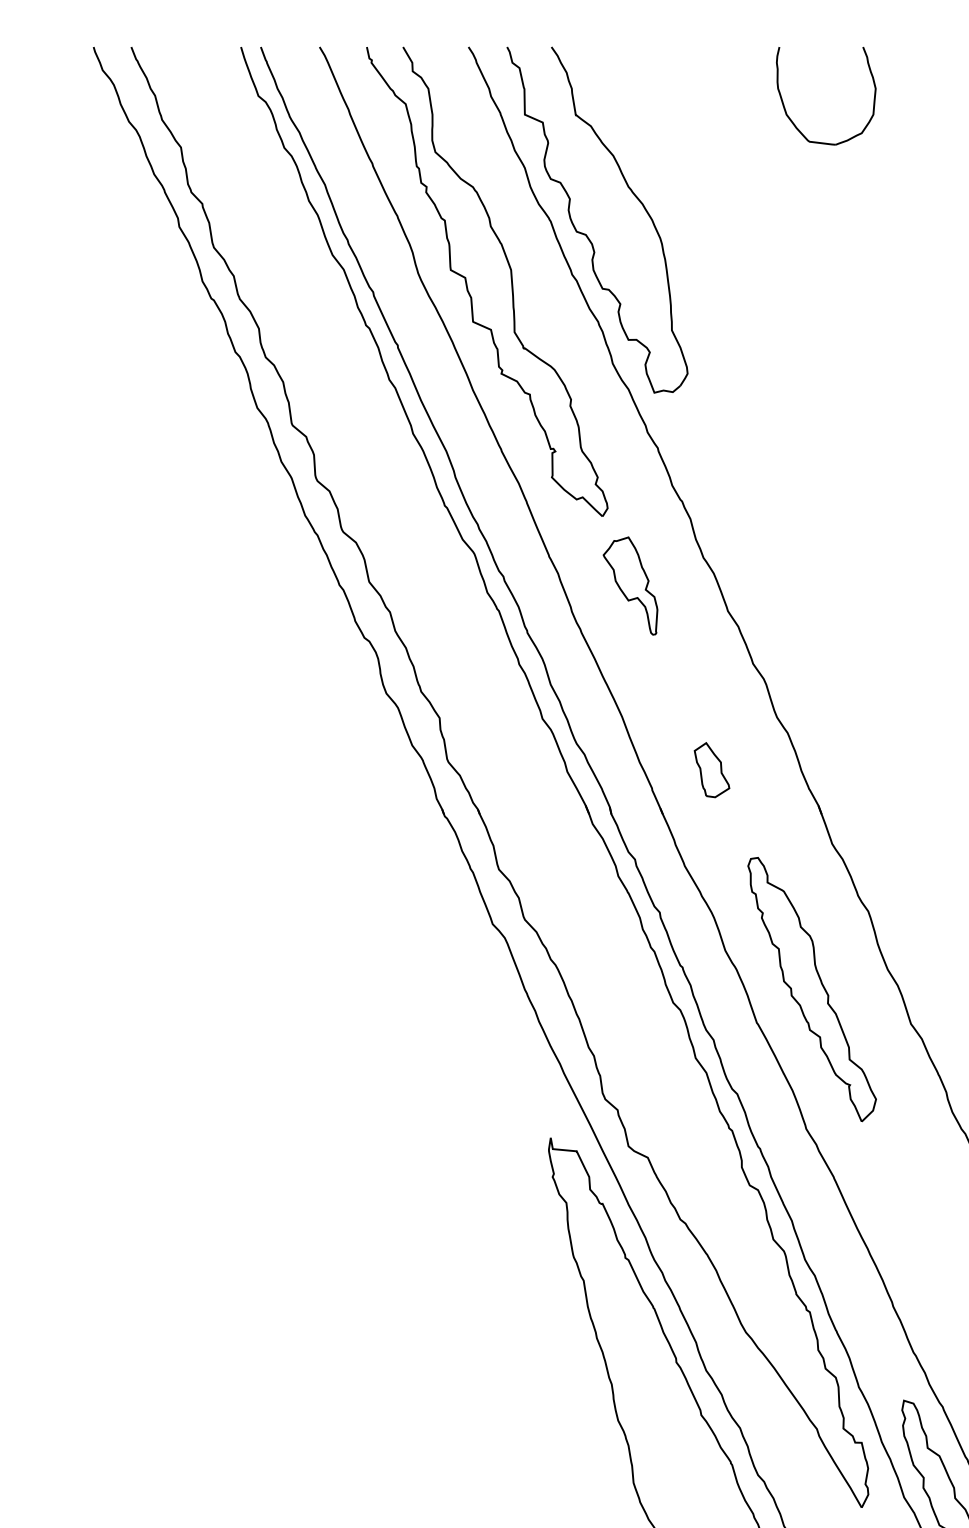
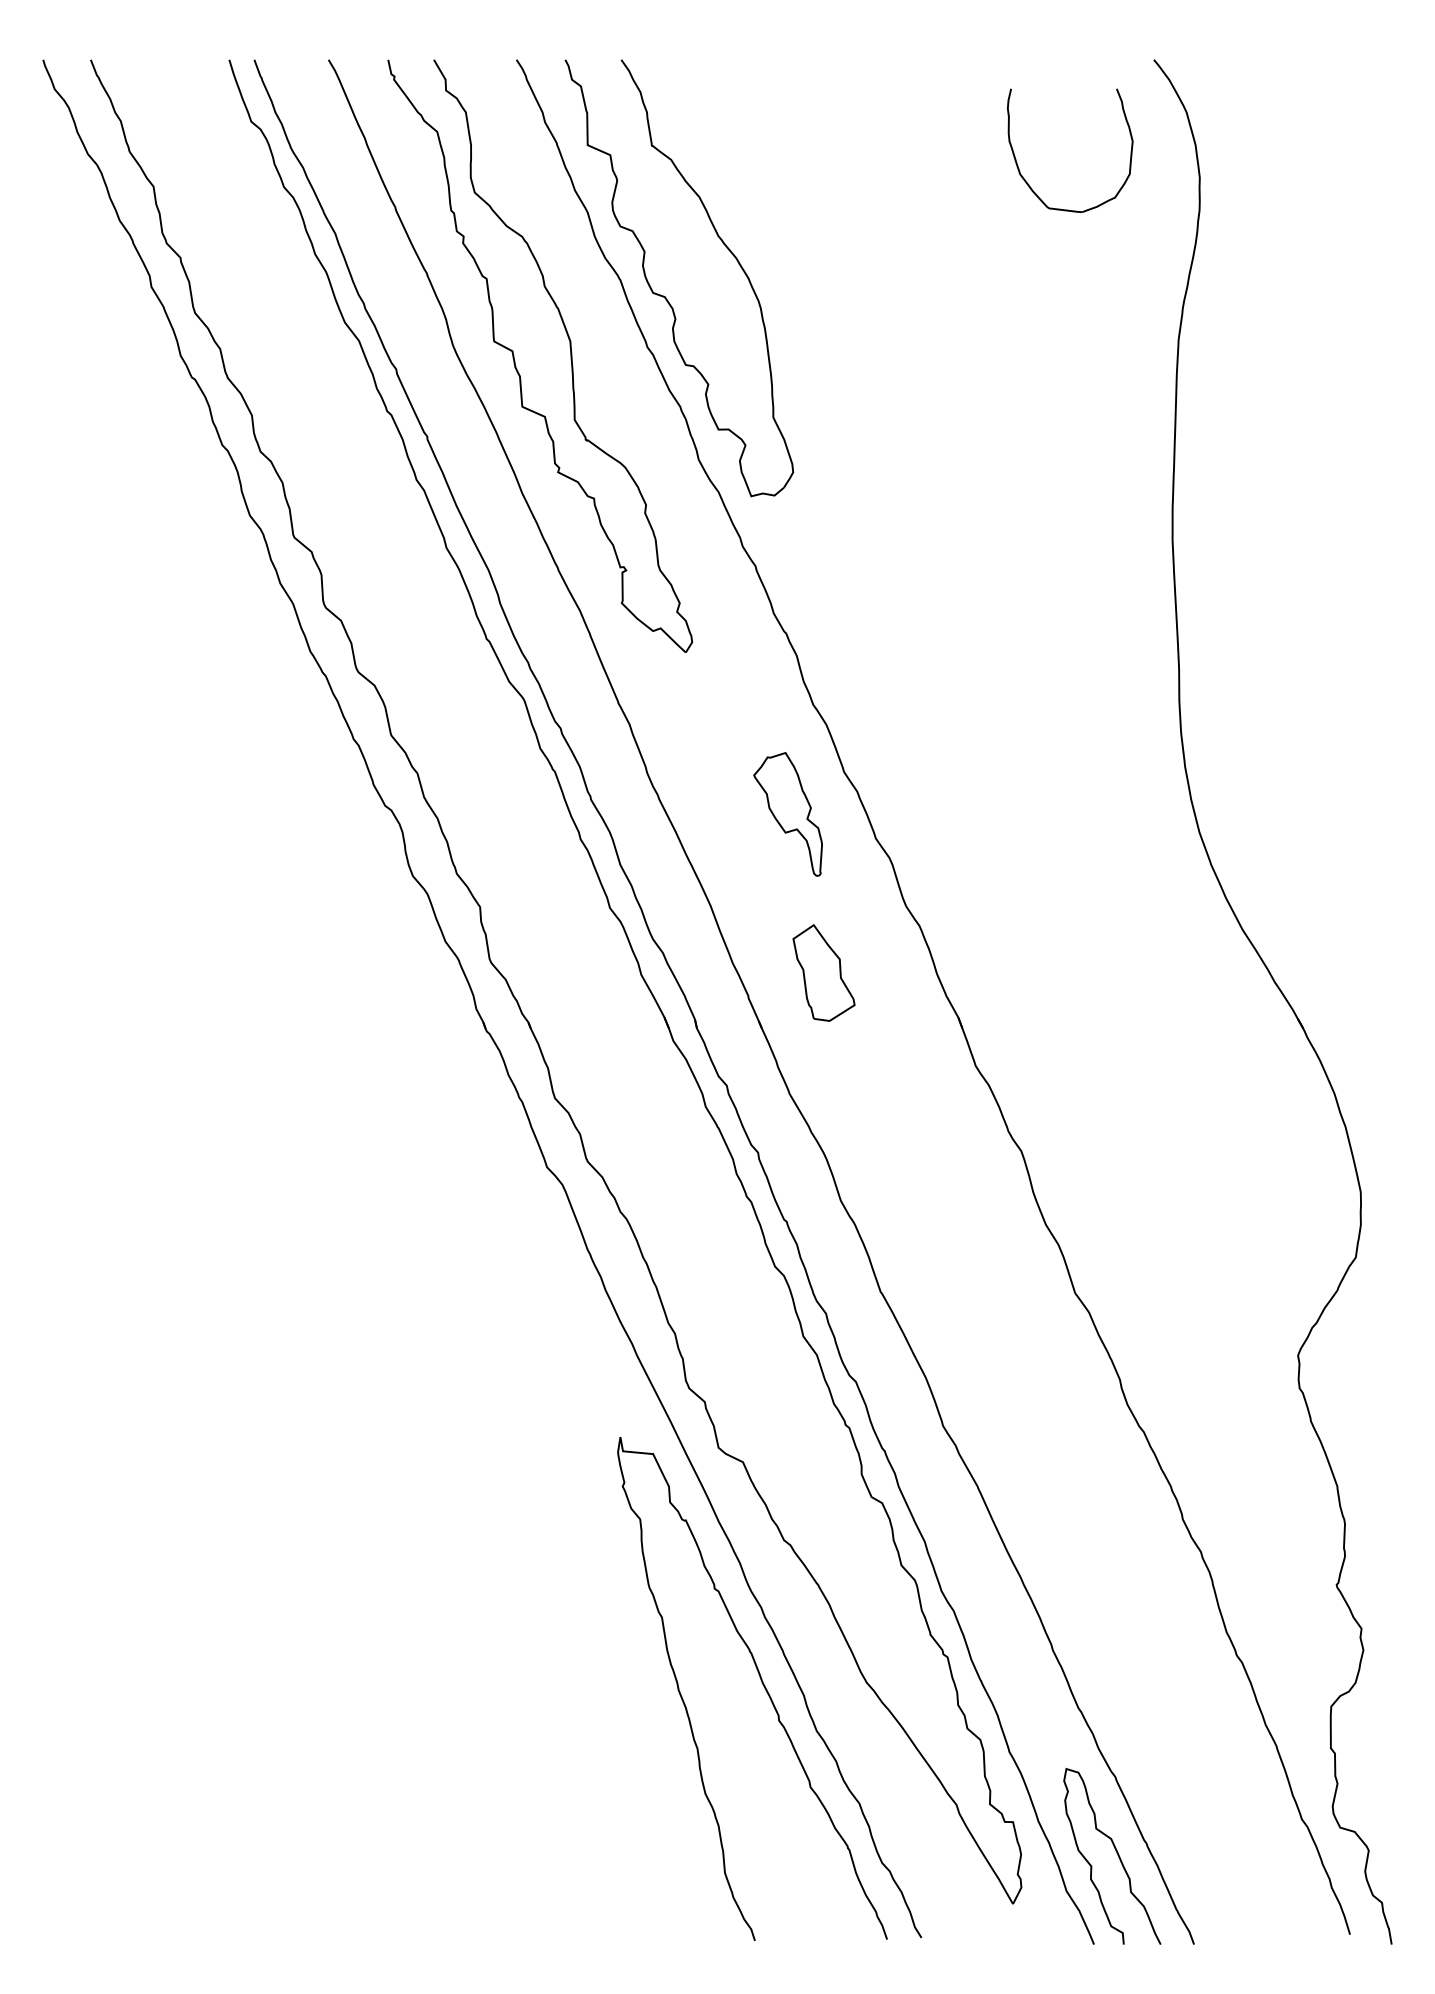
part: (791, 119) -> (1026, 180), moved
part: (630, 586) -> (787, 814), moved
part: (711, 769) -> (823, 972), size x1.4
part: (812, 989) -> (950, 1249), removed

